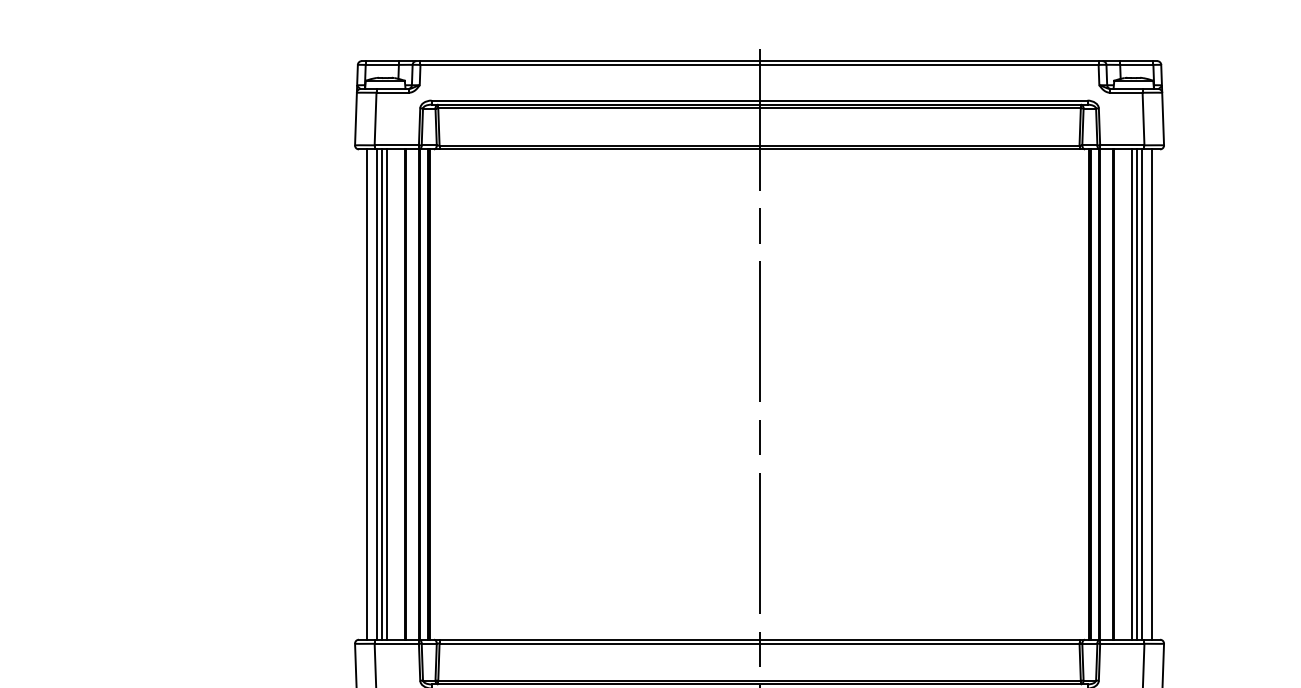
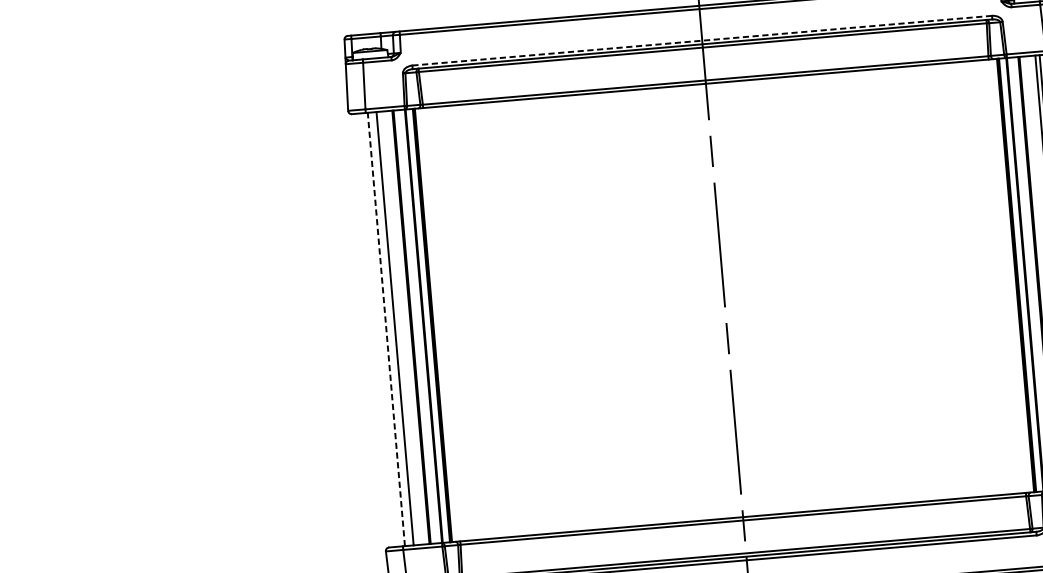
line: (759, 100) -> (702, 40), solid -> dashed
line: (367, 394) -> (378, 330), removed
line: (376, 394) -> (385, 329), solid -> dashed
line: (381, 394) -> (390, 329), removed

